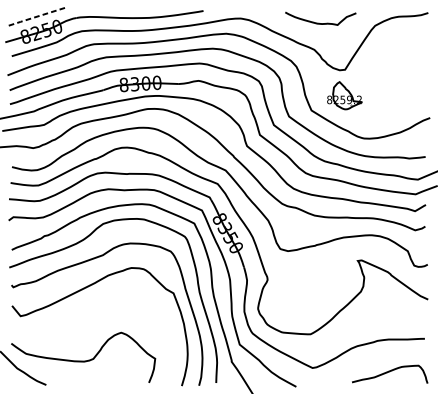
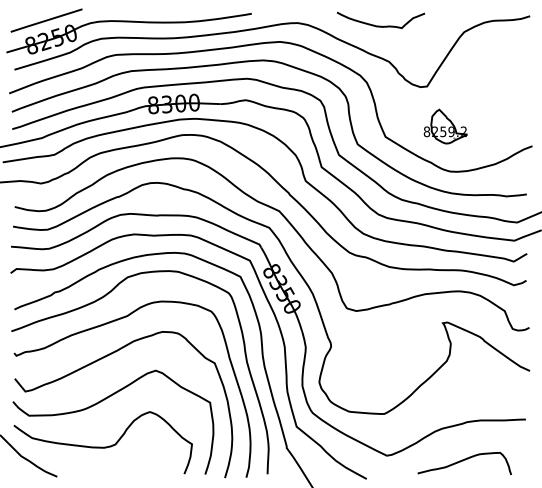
line: (37, 16) -> (46, 20), dashed -> solid
curve: (320, 22) -> (380, 25), moved
part: (344, 95) -> (445, 126), moved
curve: (82, 325) -> (101, 402), added
curve: (389, 372) -> (463, 461), moved

